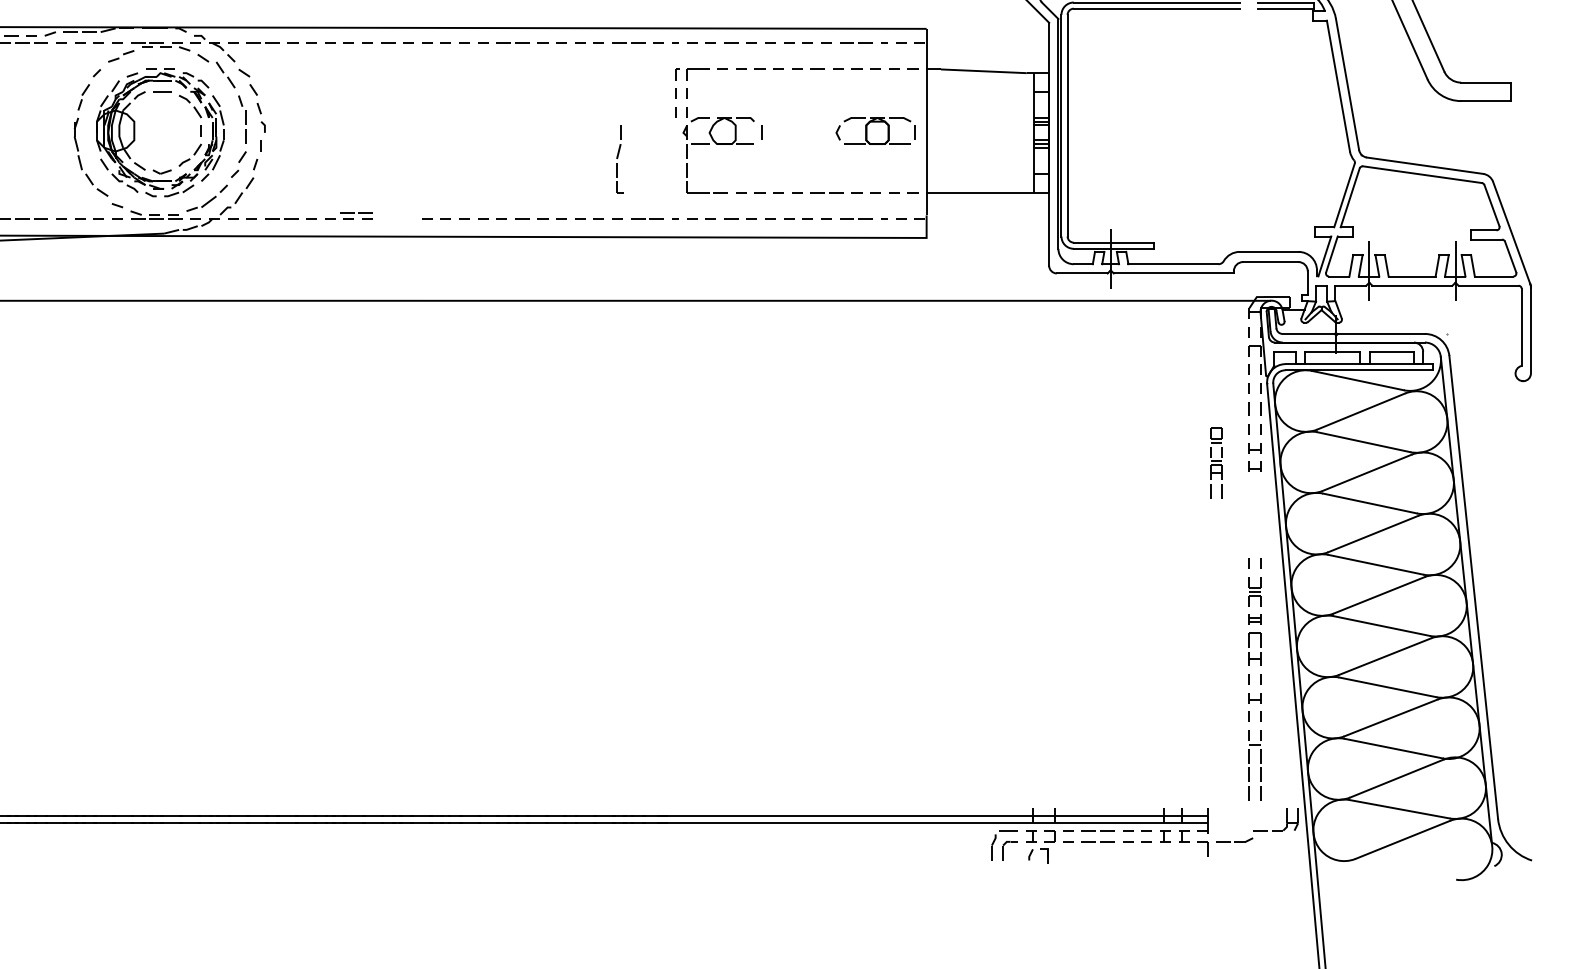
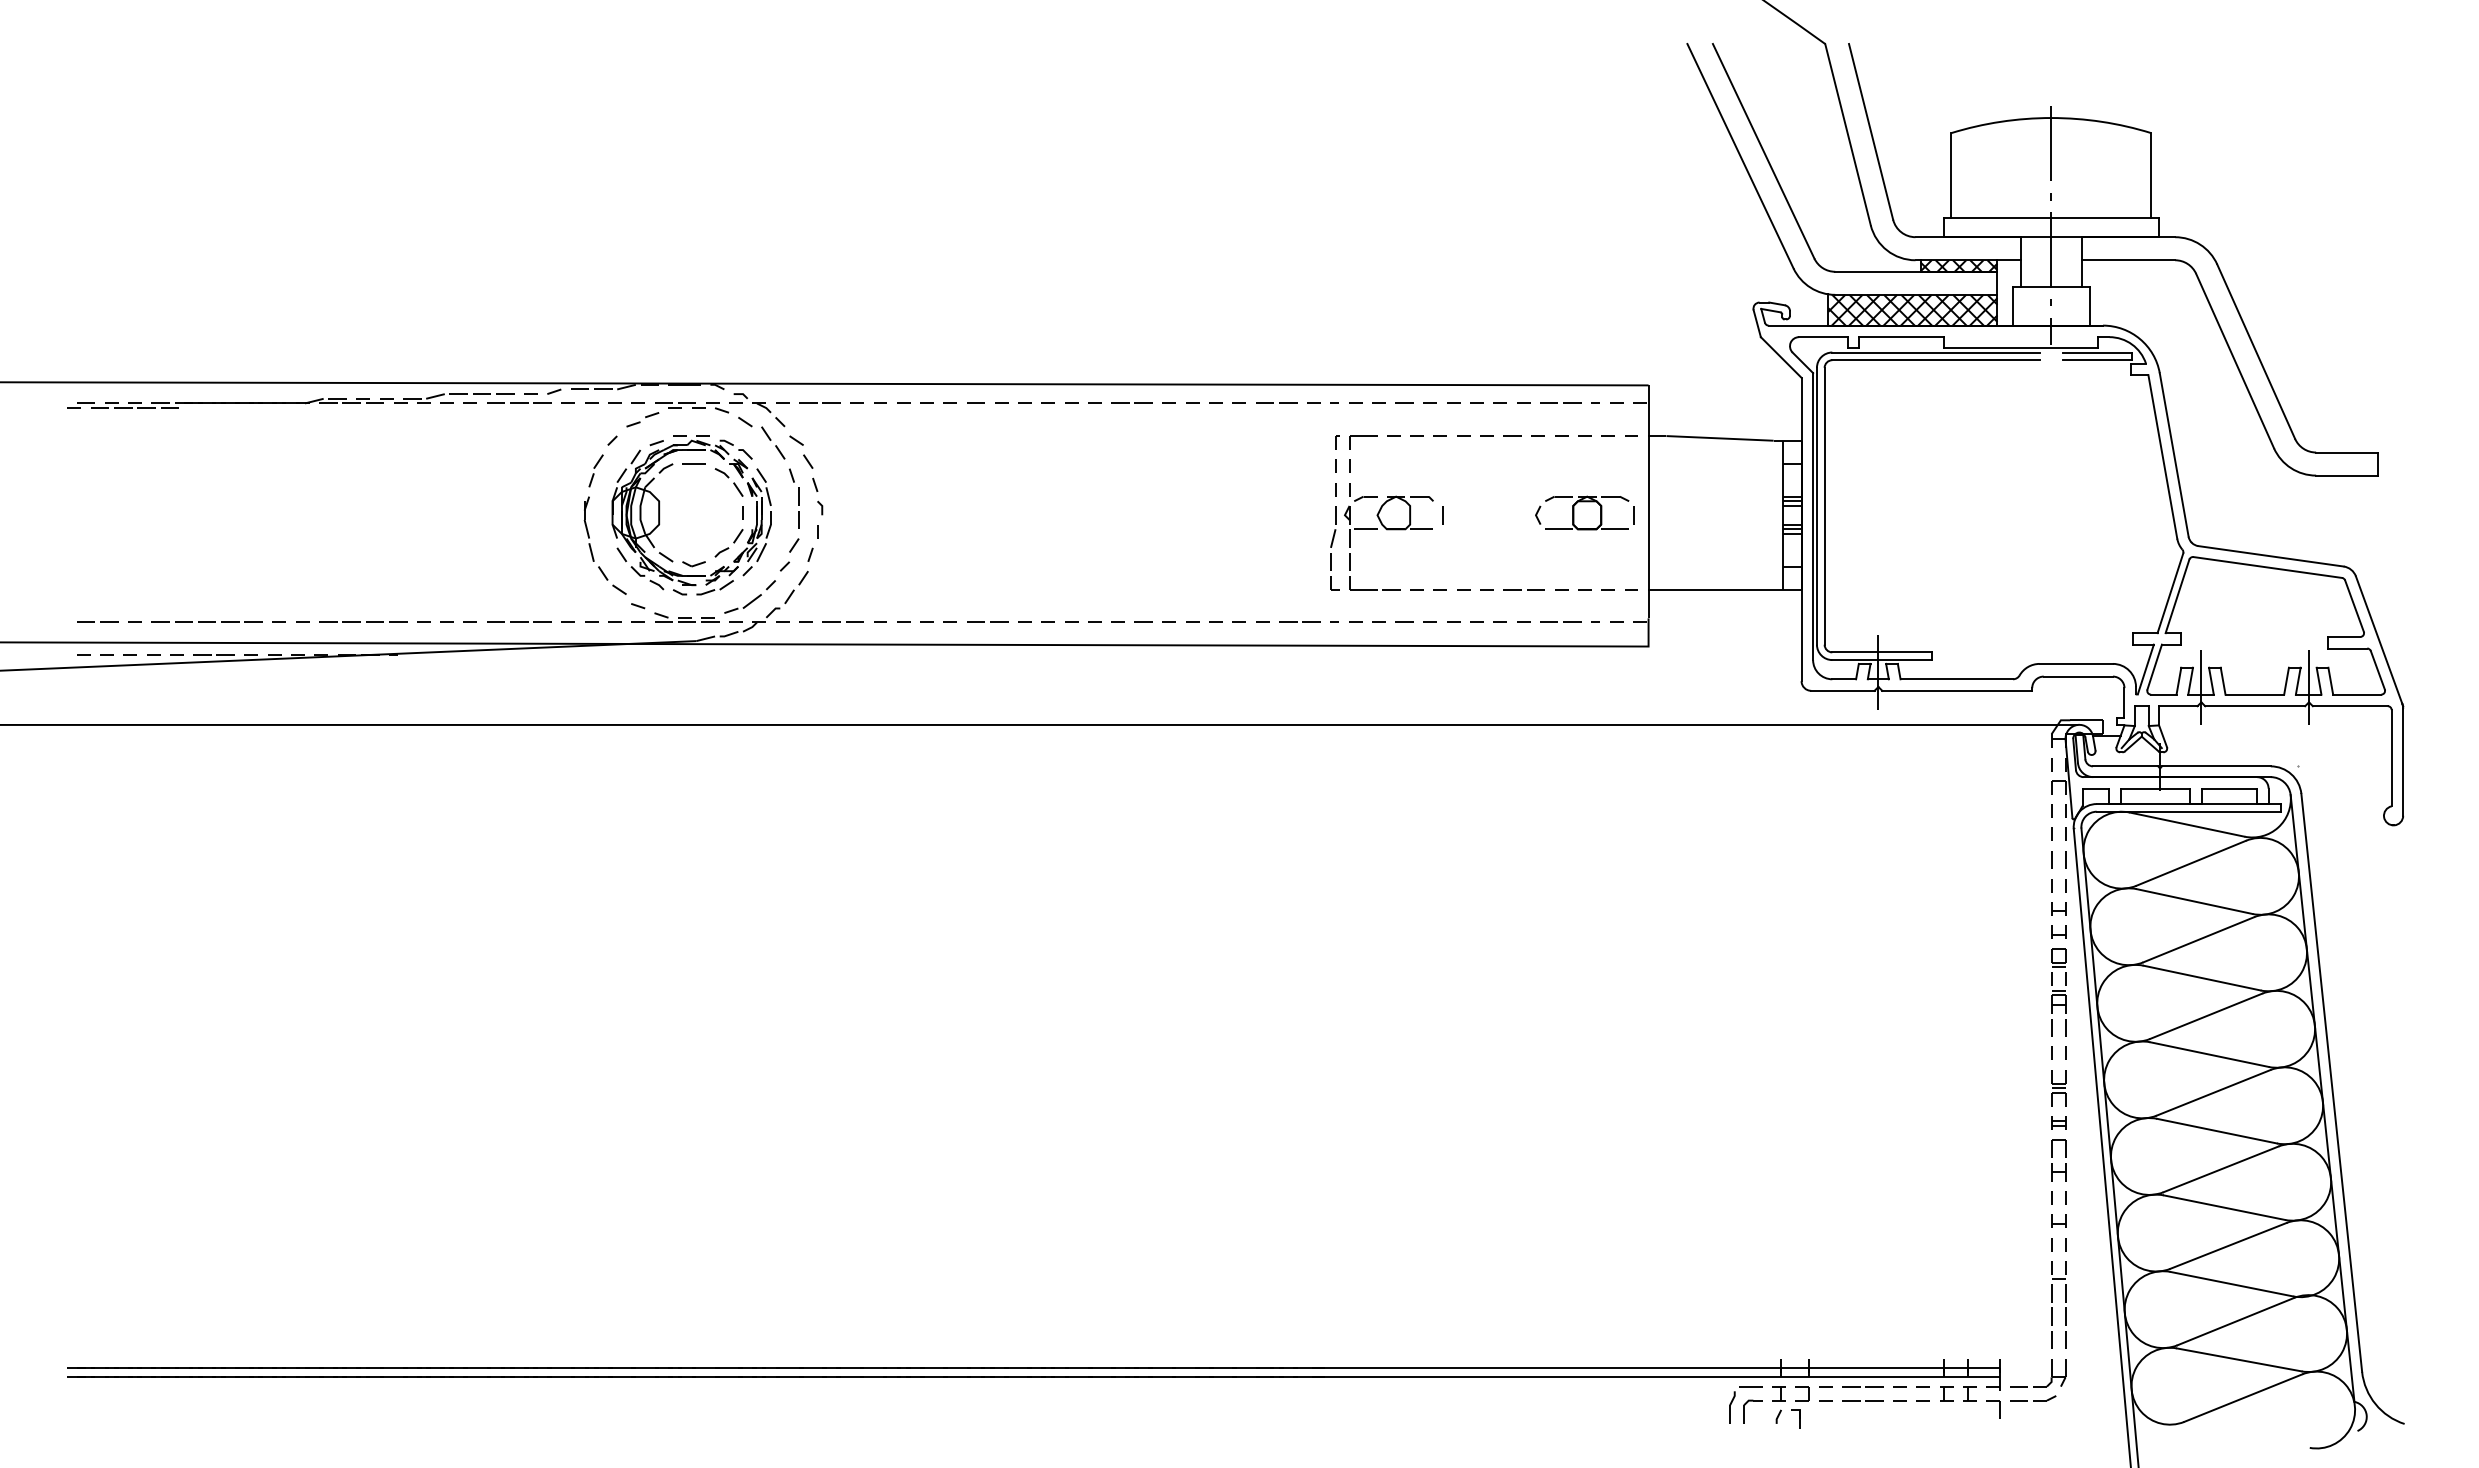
part: (619, 159) -> (1334, 548), moved
line: (354, 212) -> (984, 621), moved
part: (1216, 462) -> (2058, 992), moved
part: (1286, 823) -> (2050, 1377), moved

